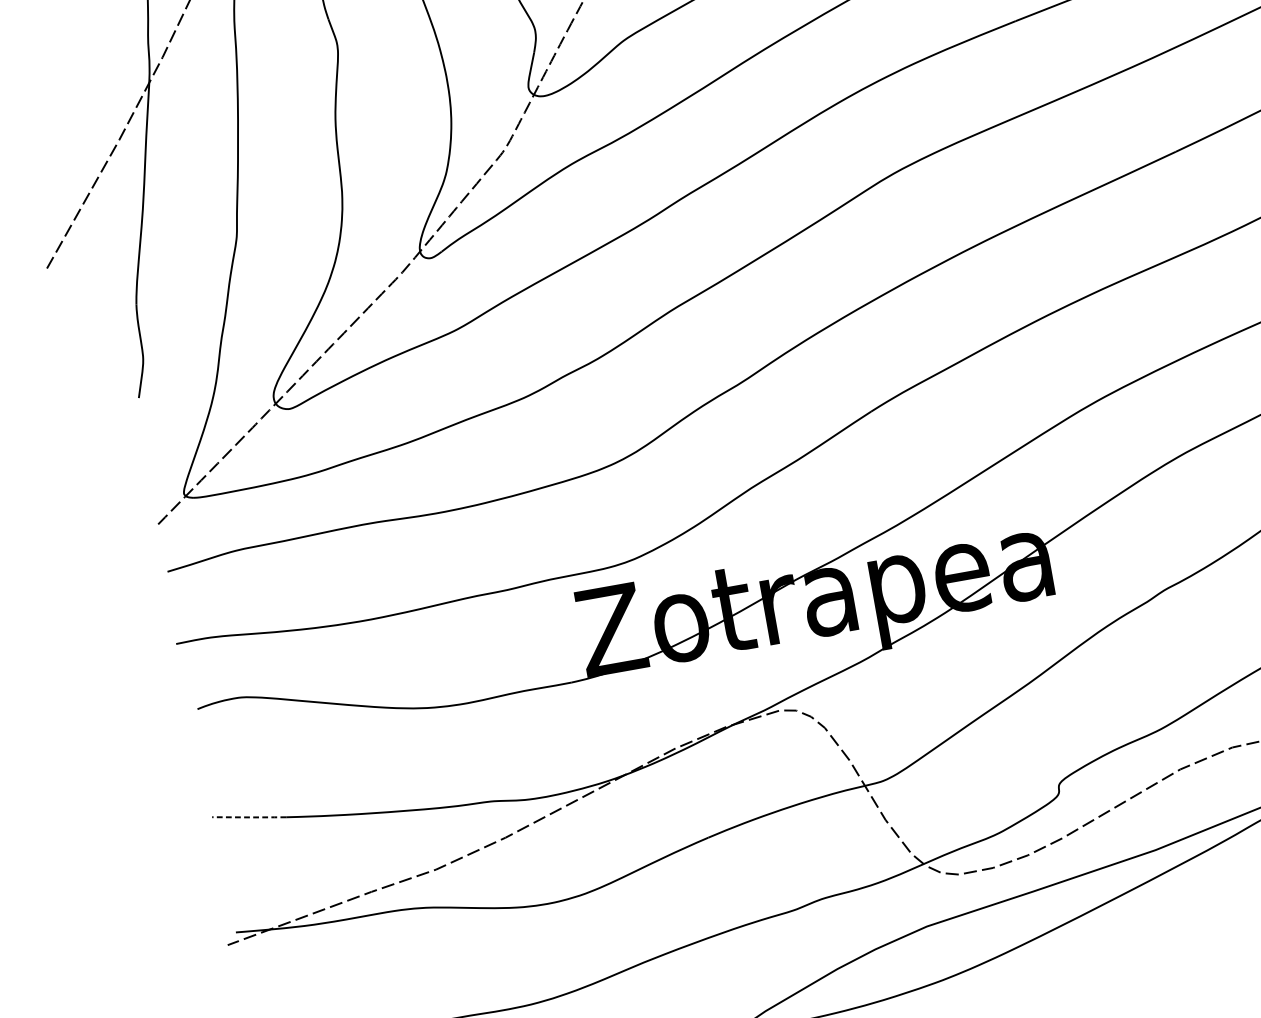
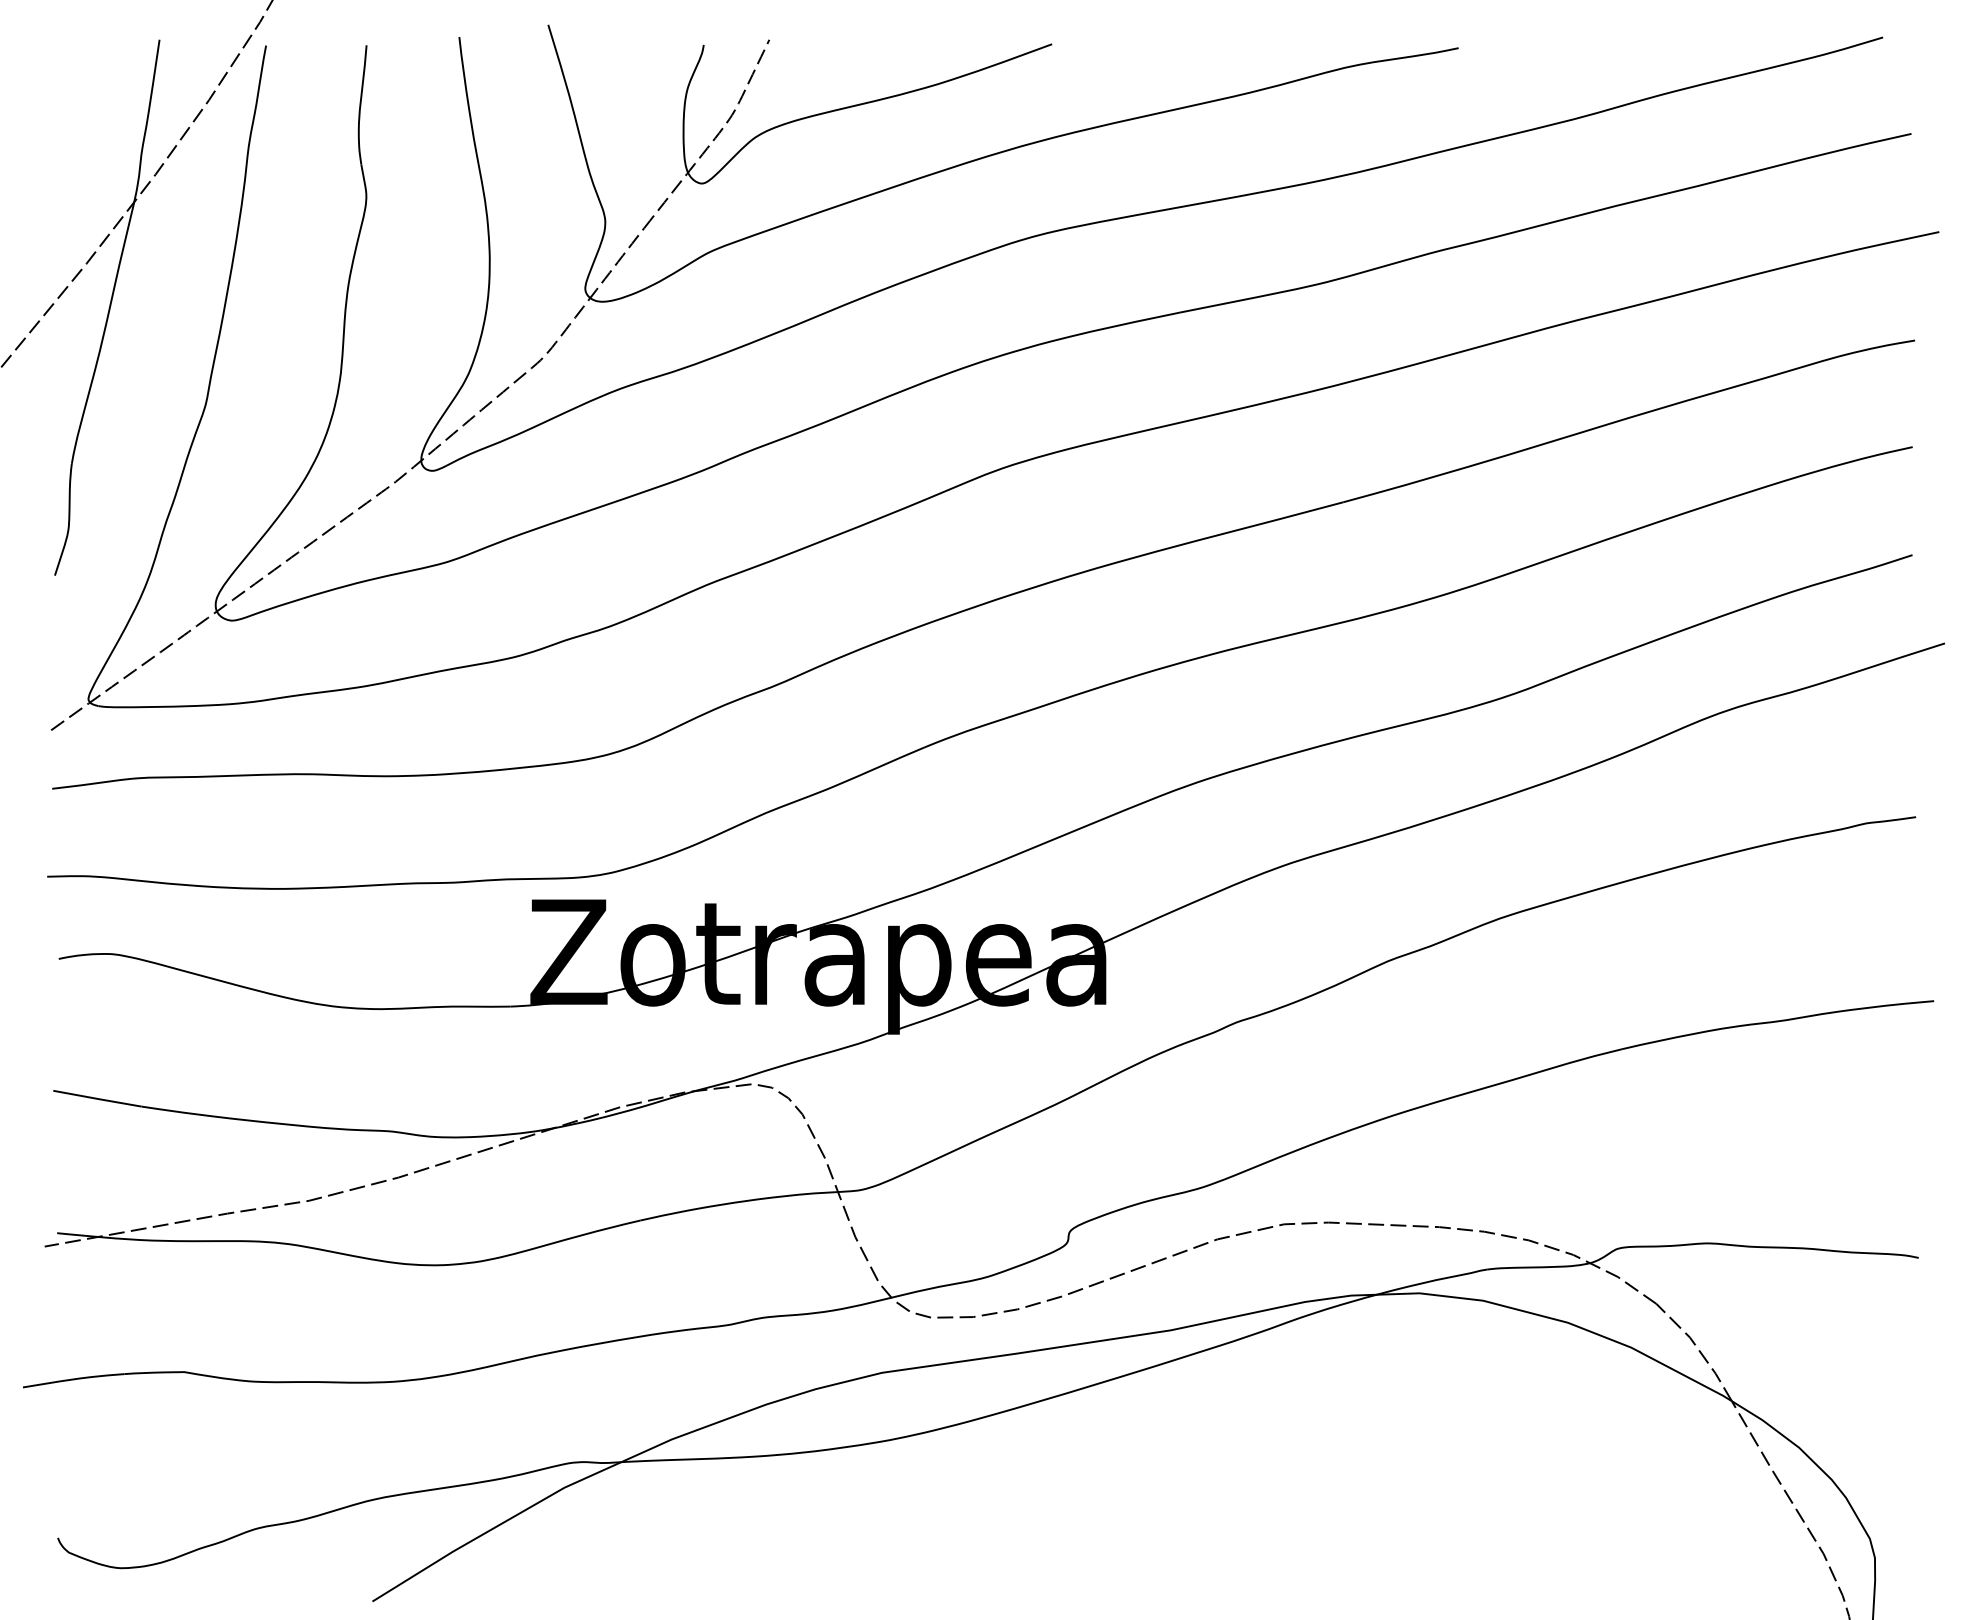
line: (250, 817) -> (98, 1099), dashed -> solid

